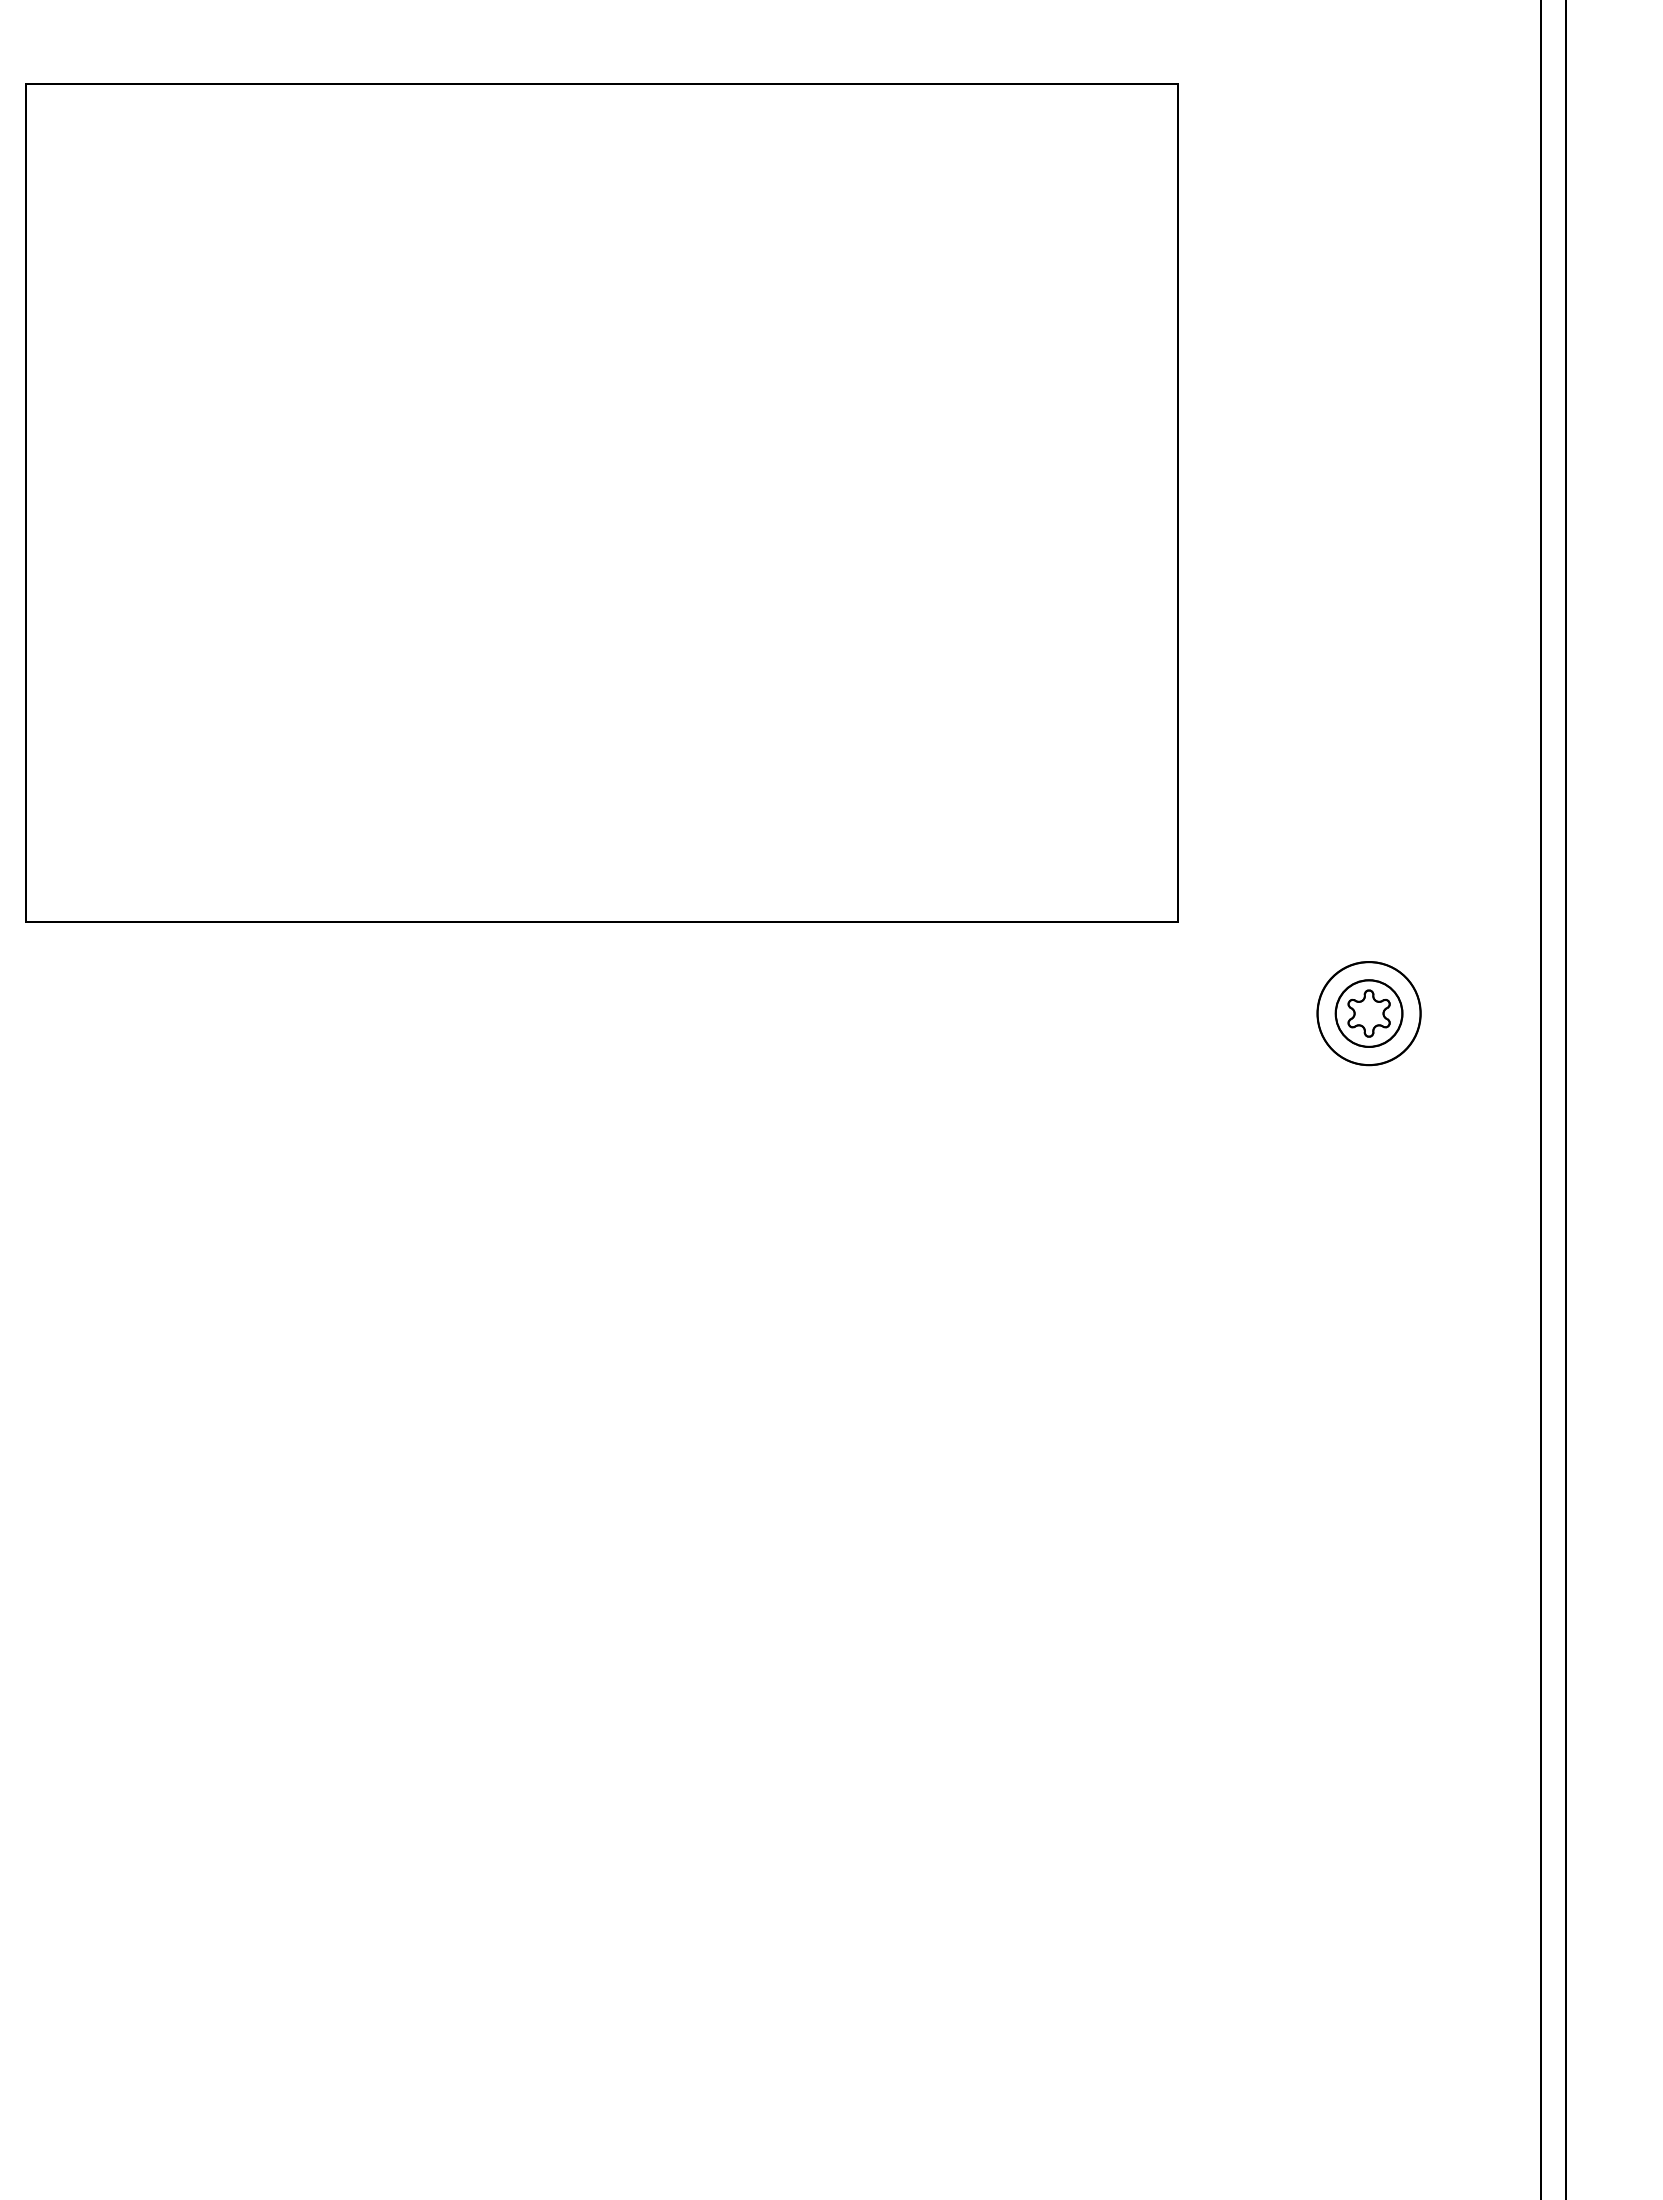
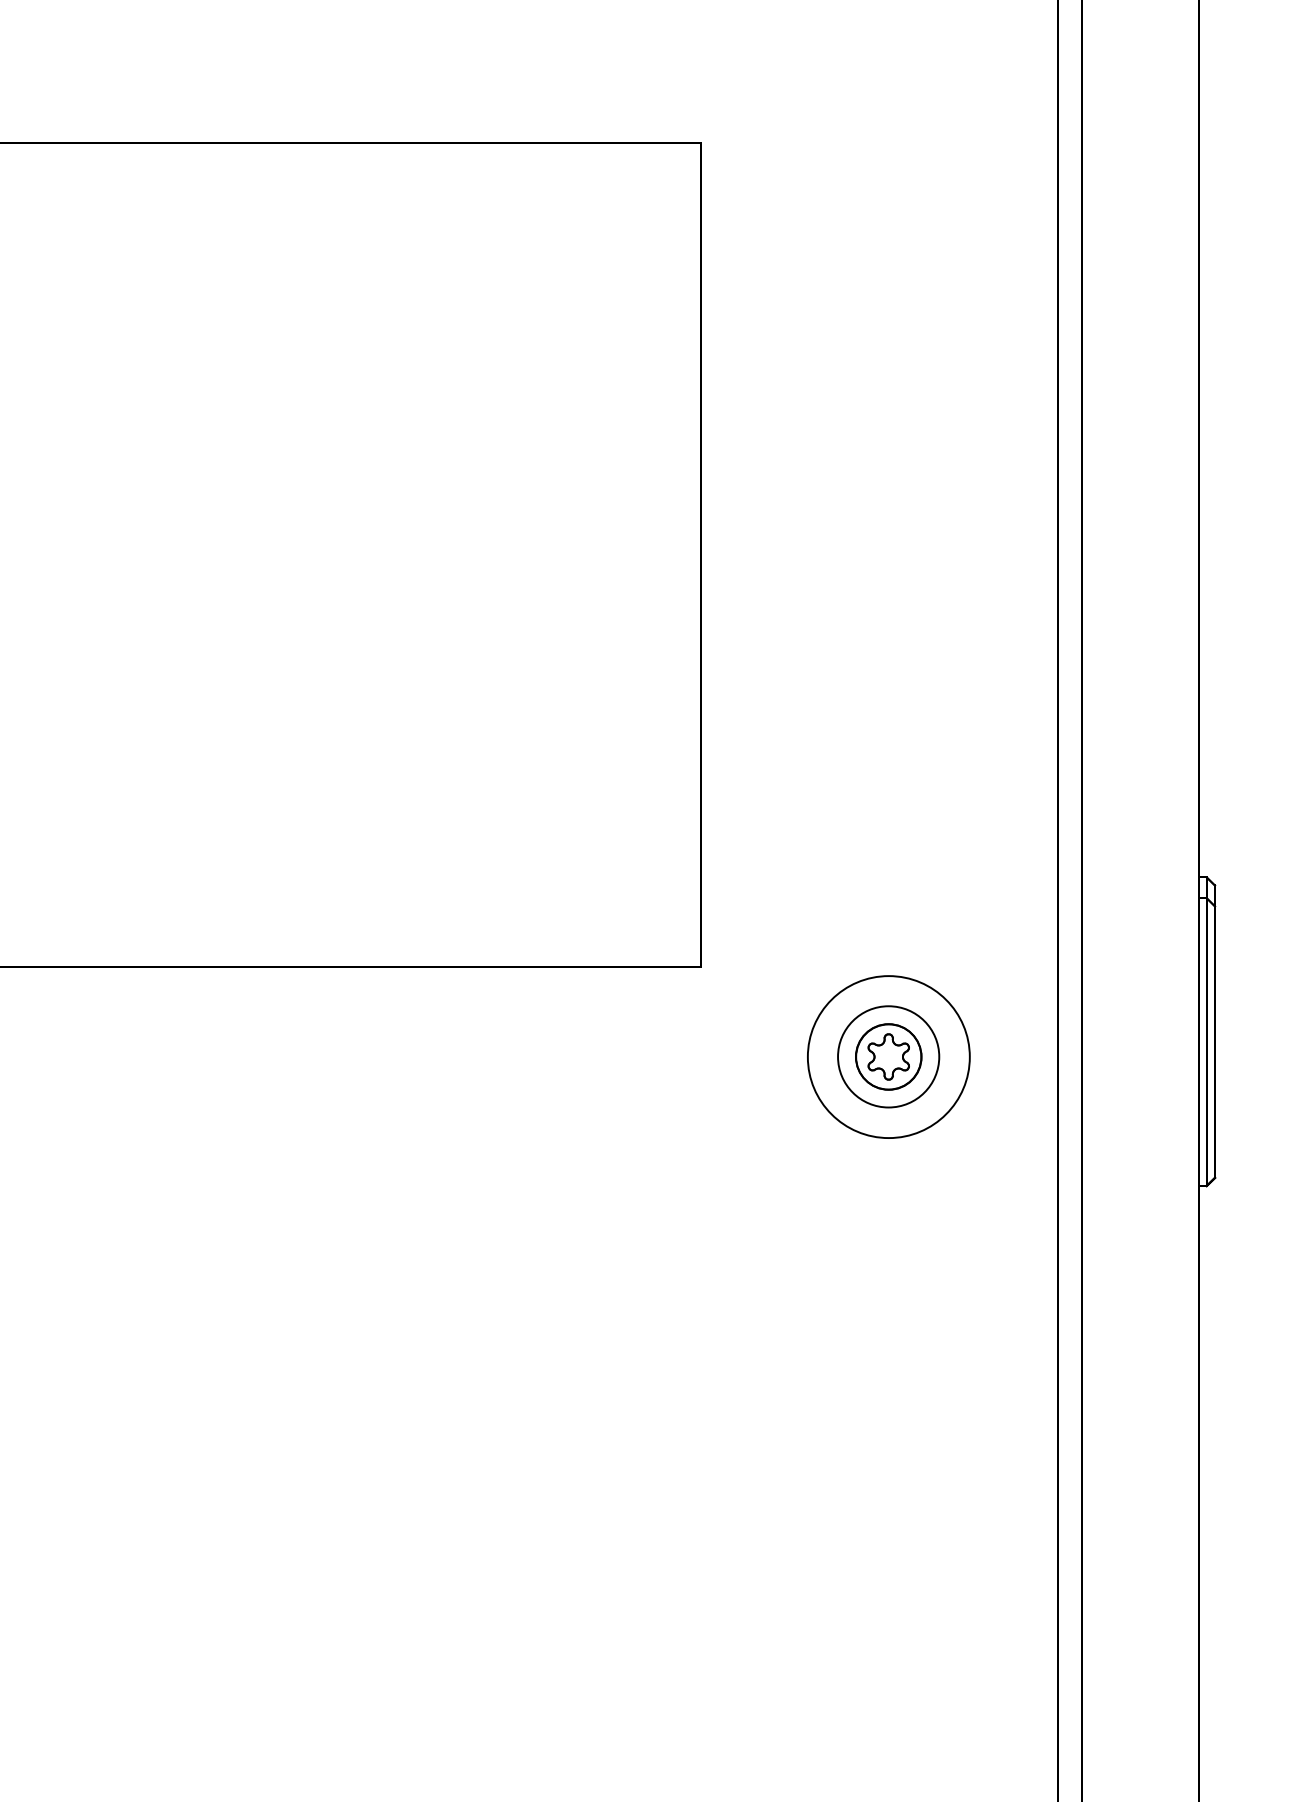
circle: (1368, 1013) -> (888, 1056), size x1.6

